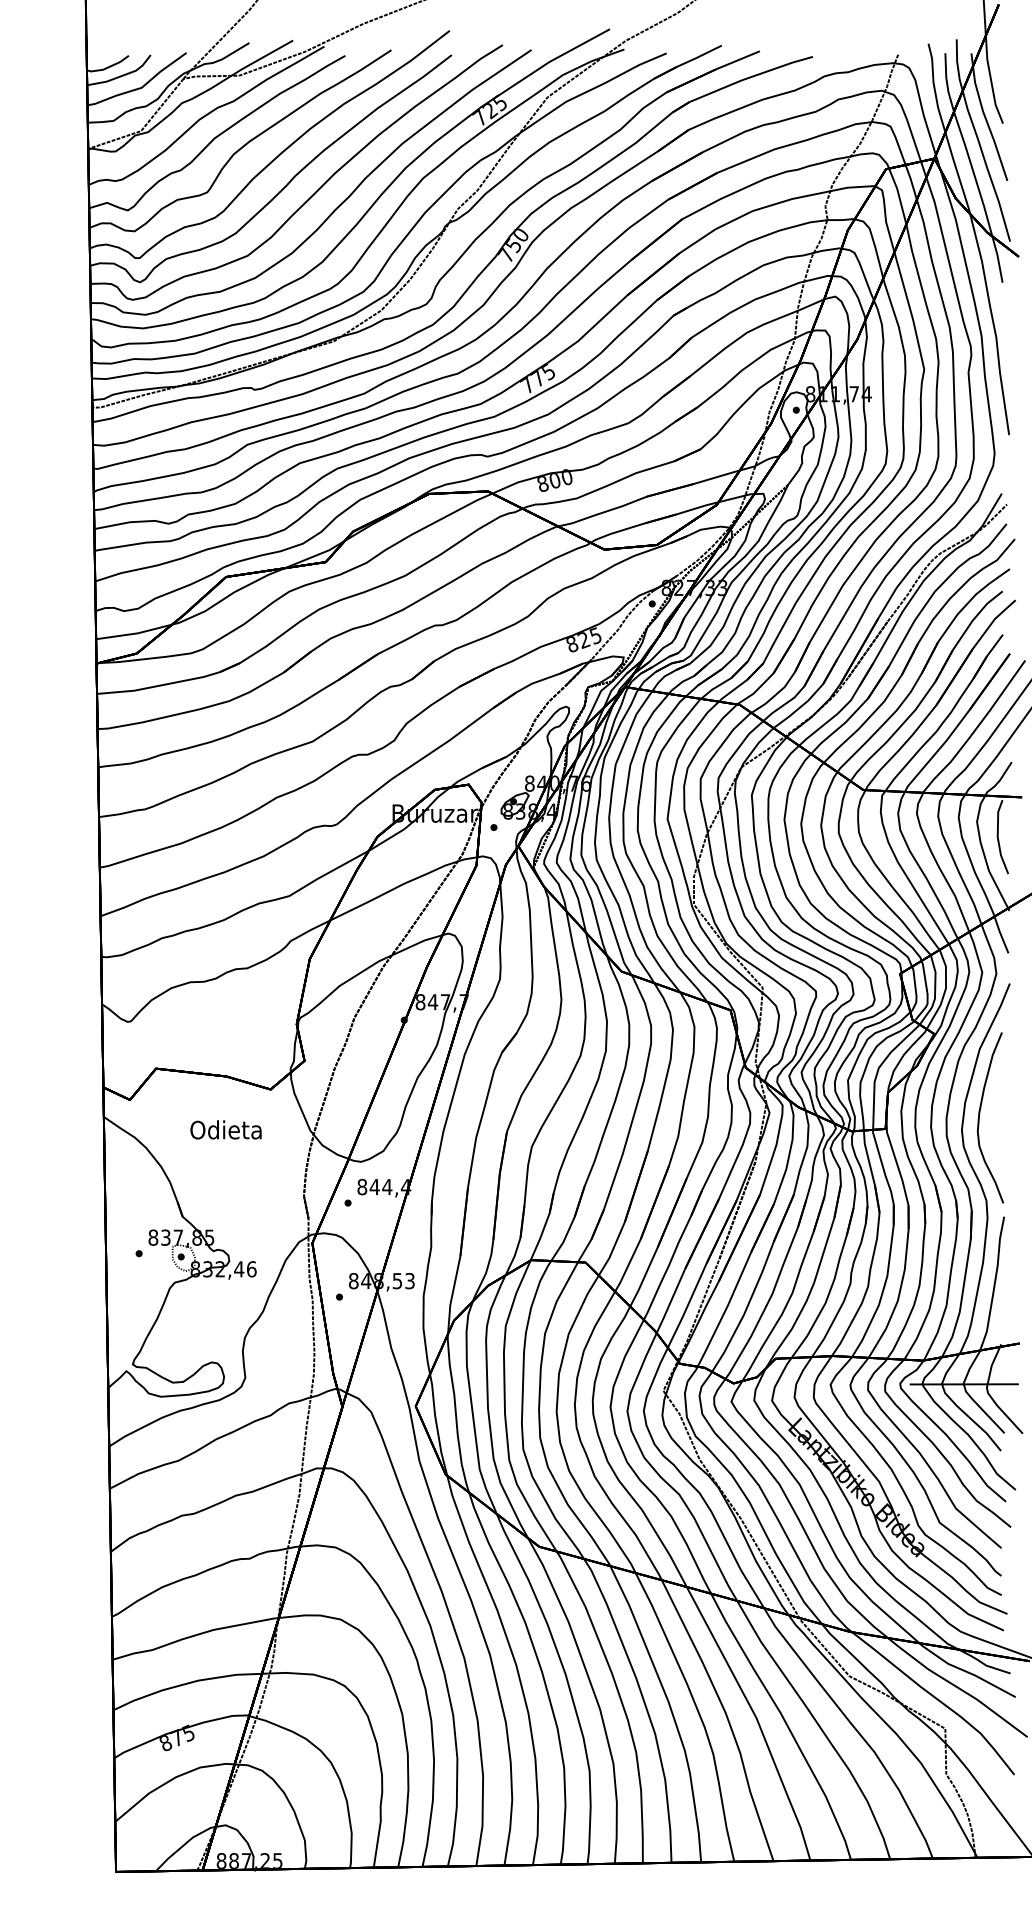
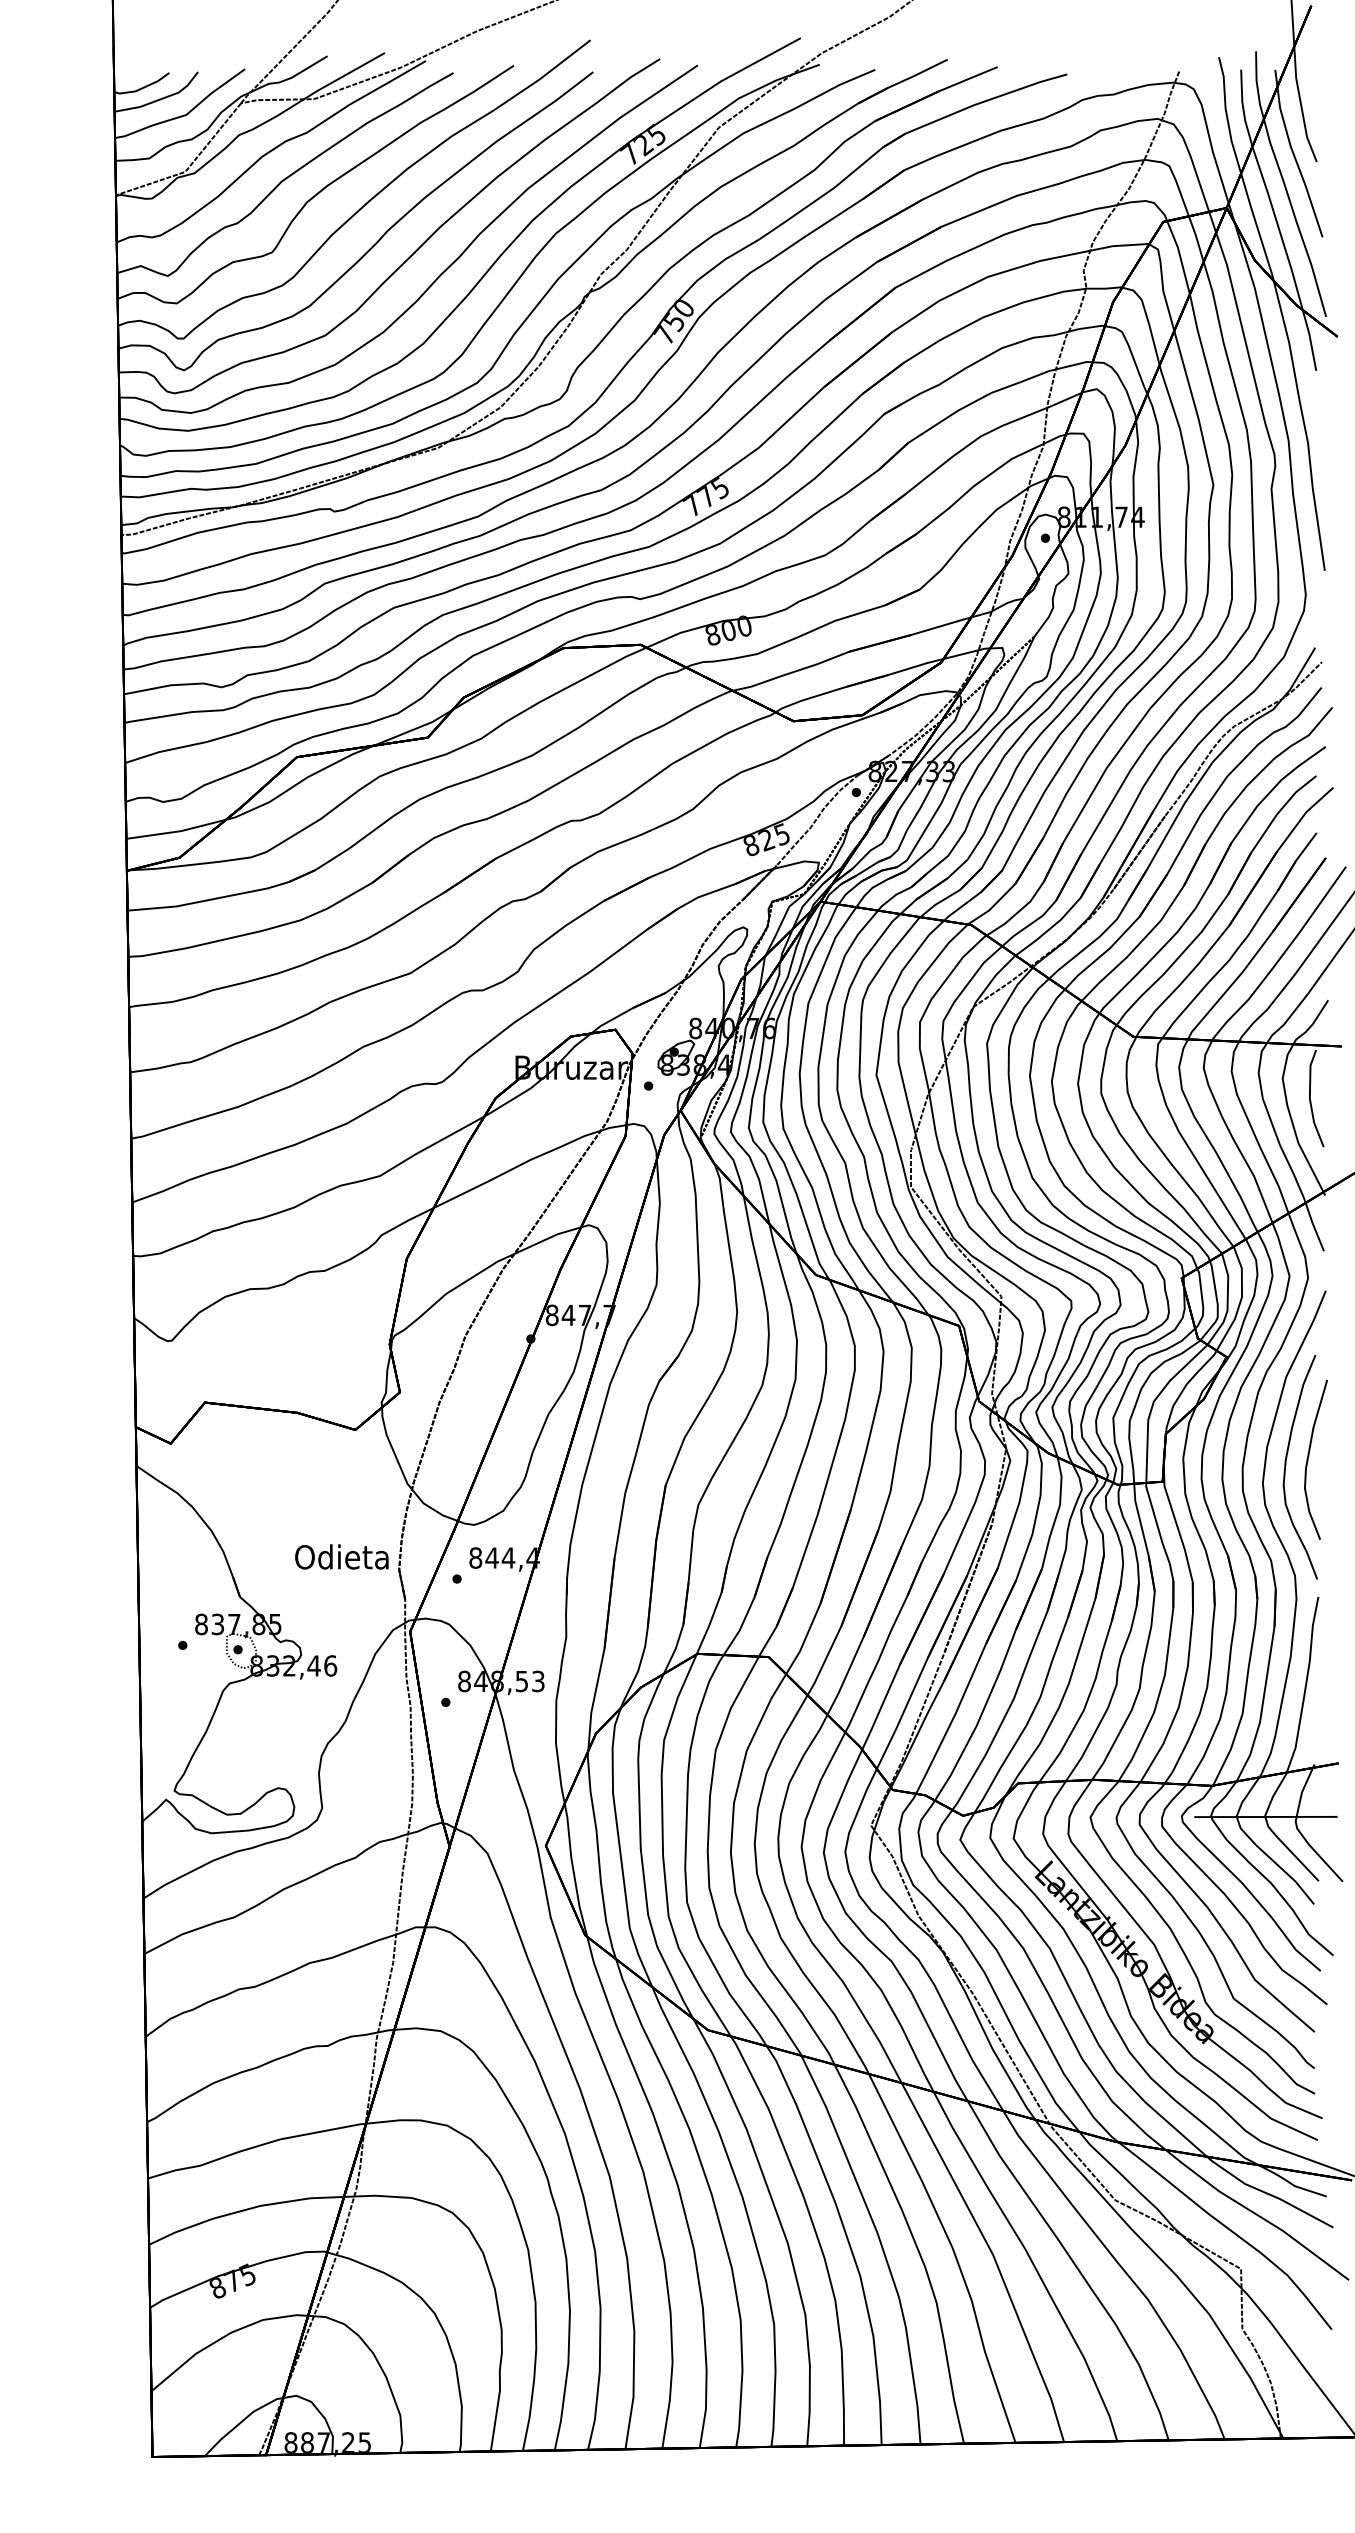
curve: (997, 1109) -> (1309, 1456), added
text: (225, 1129) -> (341, 1556), moved

